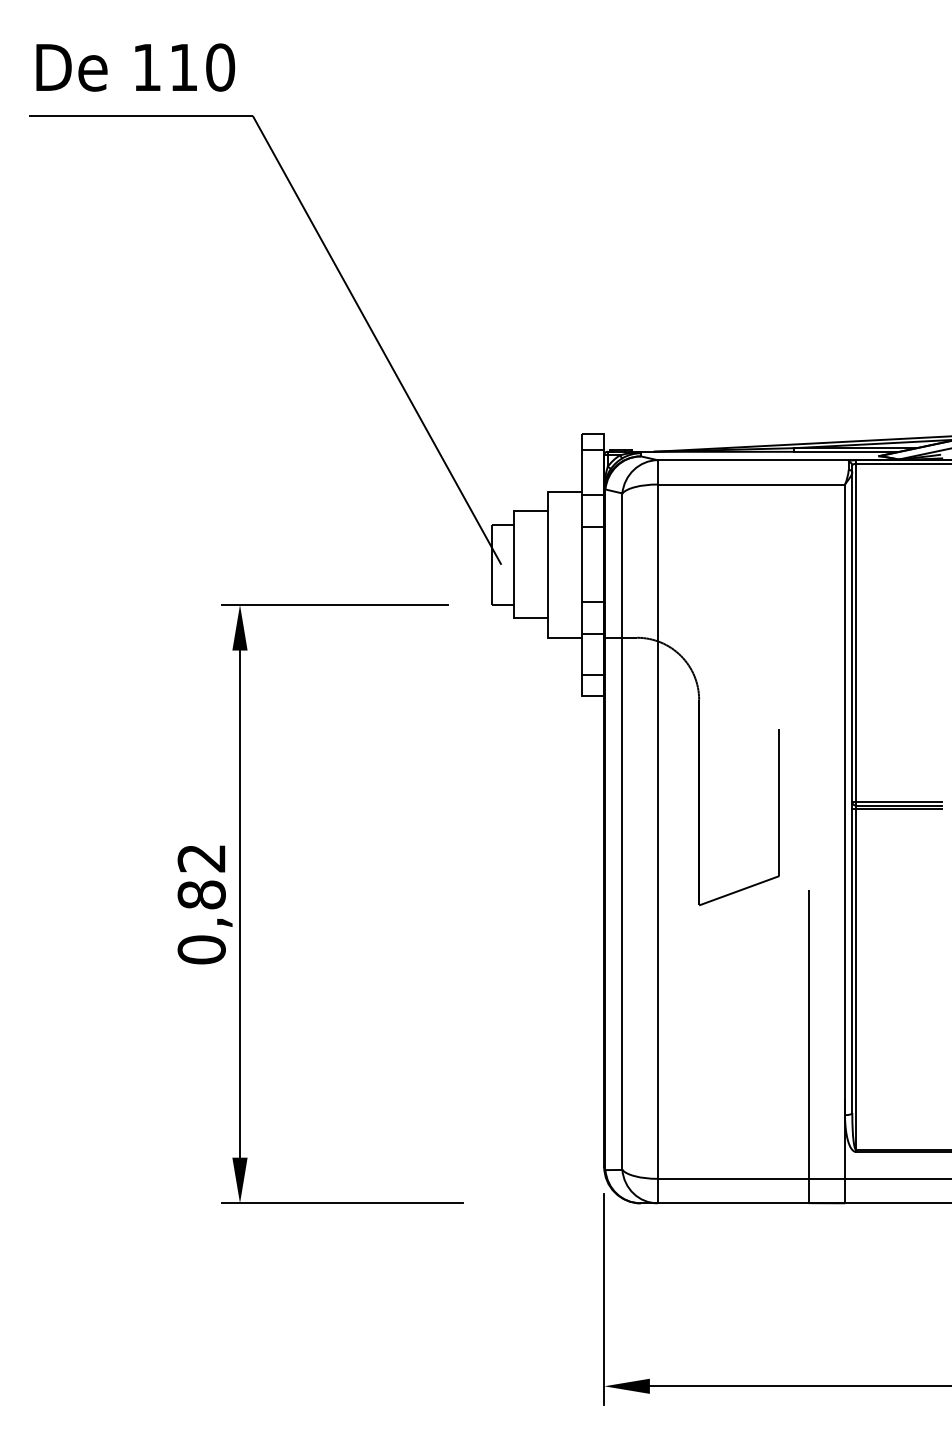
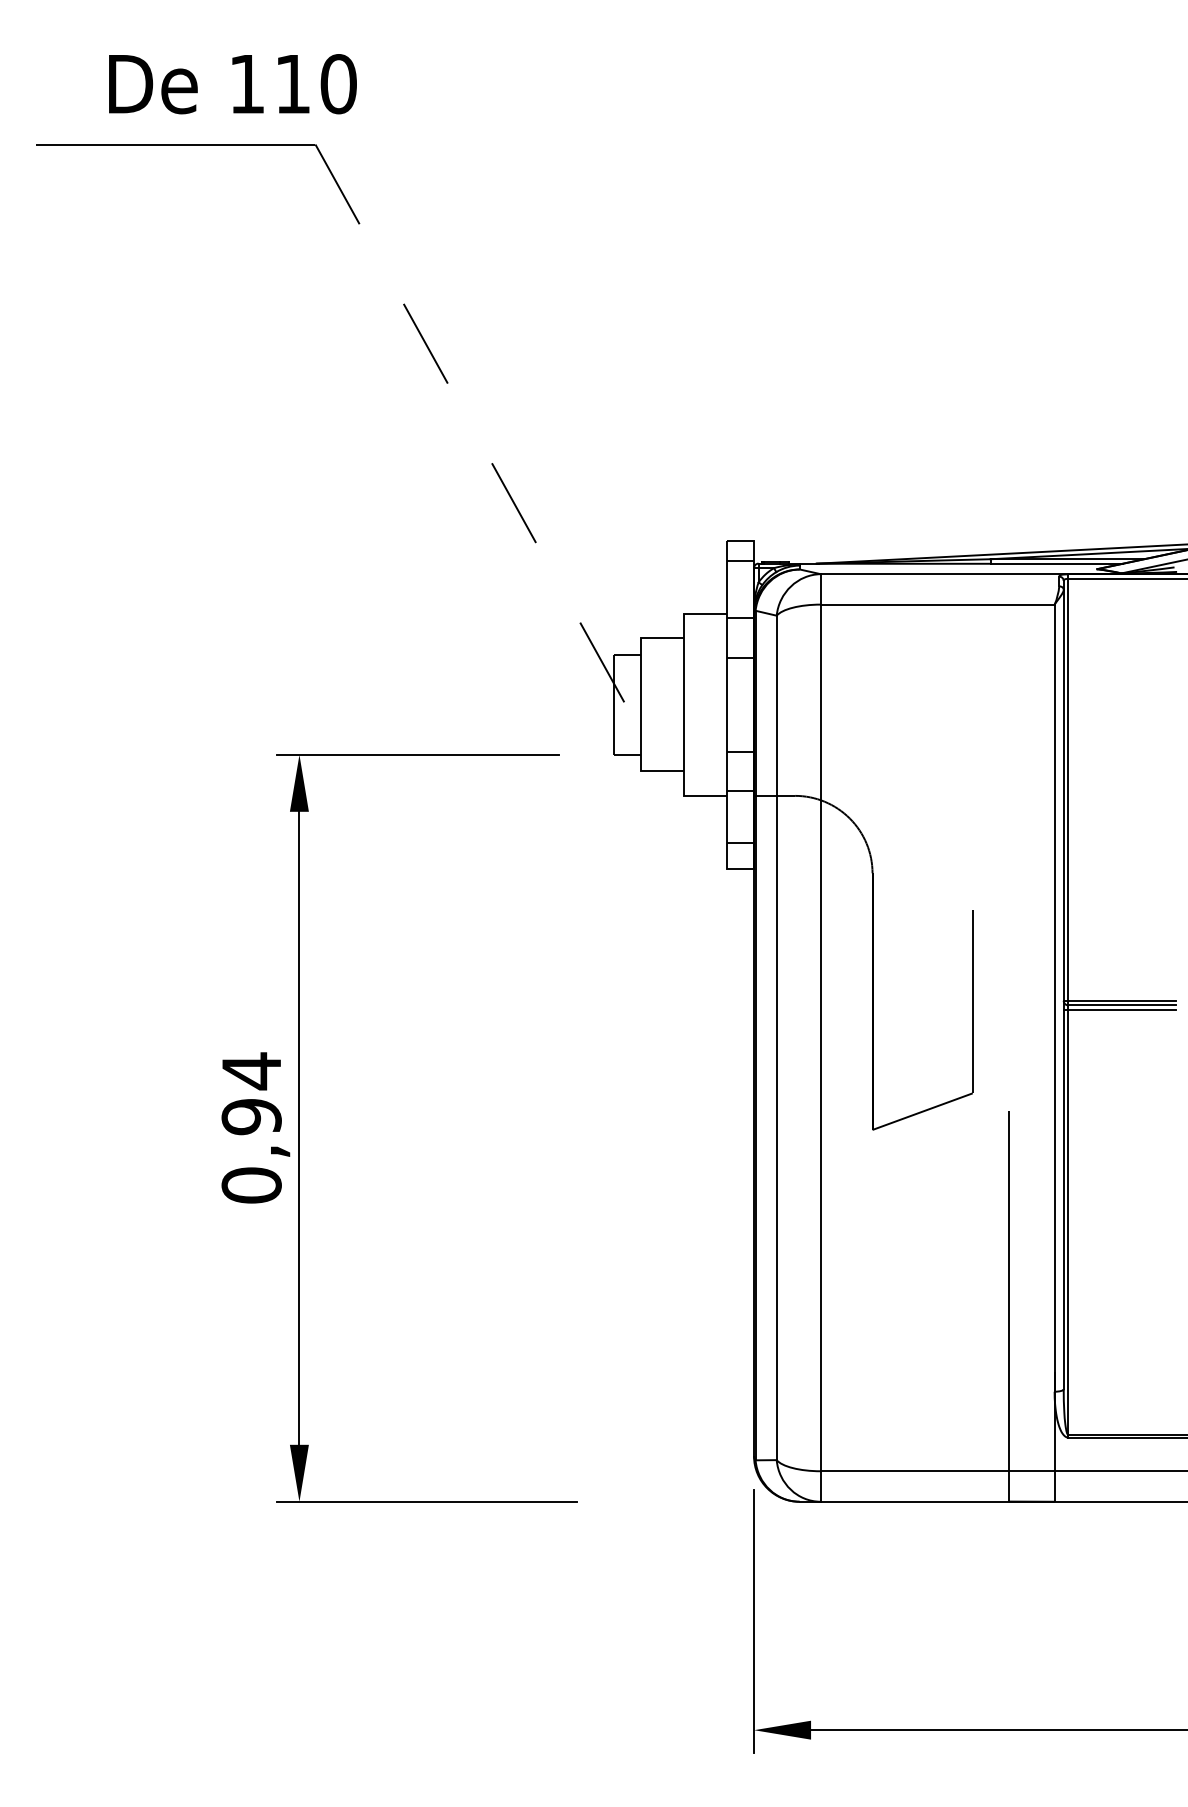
text: (135, 67) -> (232, 84), moved
line: (377, 340) -> (471, 424), solid -> dashed
text: (201, 876) -> (251, 1093), 0,82 -> 0,94

